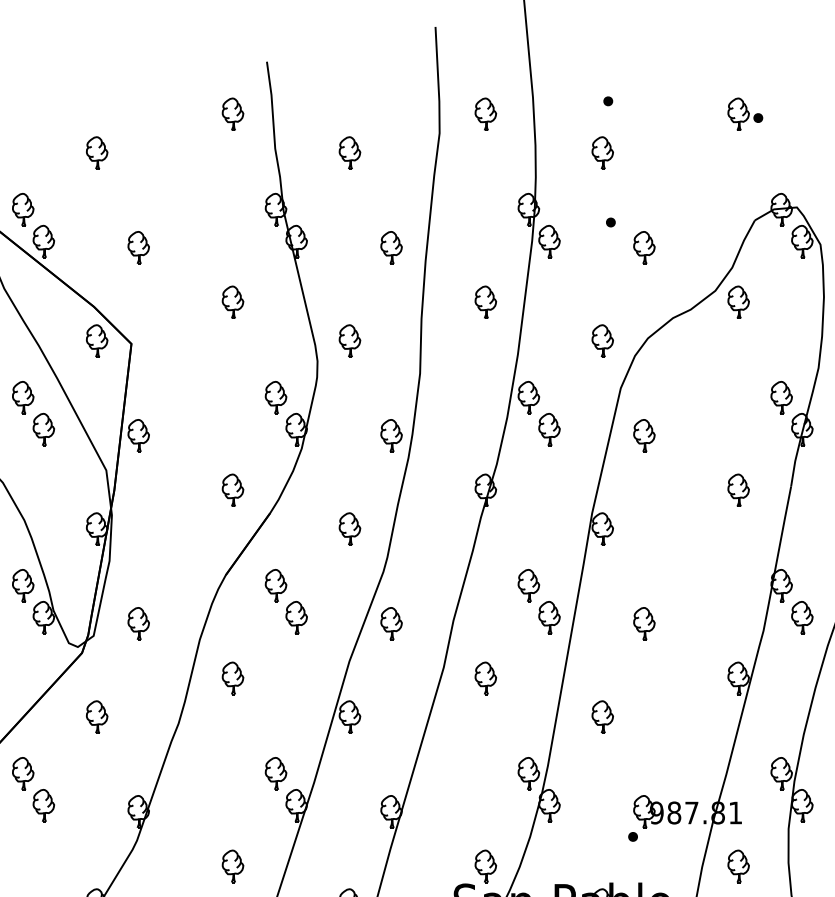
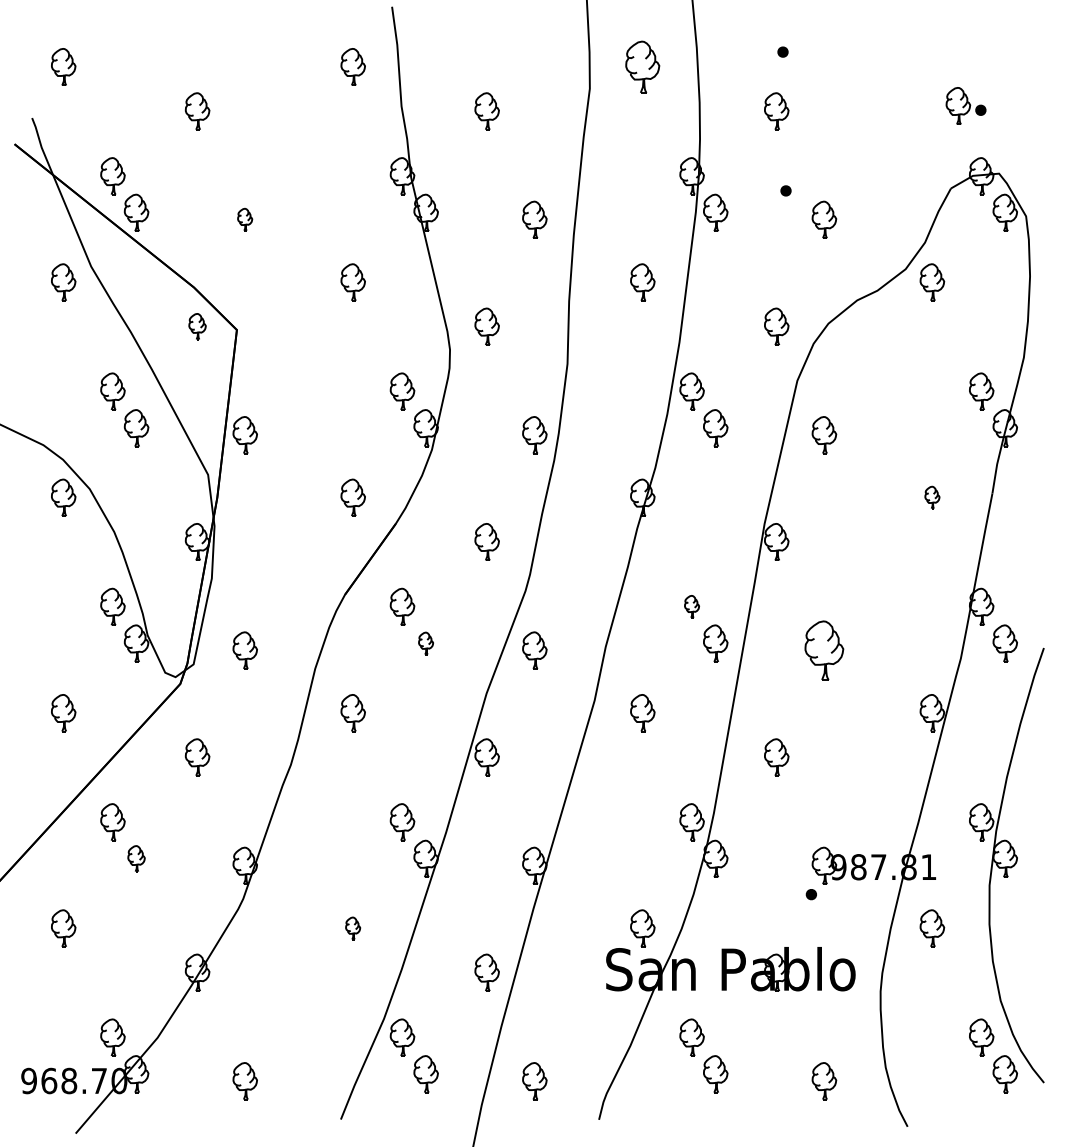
part: (485, 113) -> (642, 66), size x1.4
part: (744, 113) -> (965, 105), moved
part: (138, 247) -> (244, 219), size x0.6
part: (97, 340) -> (197, 326), size x0.7
part: (738, 490) -> (932, 497), size x0.6
part: (528, 585) -> (691, 606), size x0.6
part: (296, 617) -> (425, 643), size x0.6
part: (644, 623) -> (824, 650), size x1.6
part: (43, 805) -> (136, 858), size x0.7
part: (232, 866) -> (352, 928), size x0.6

